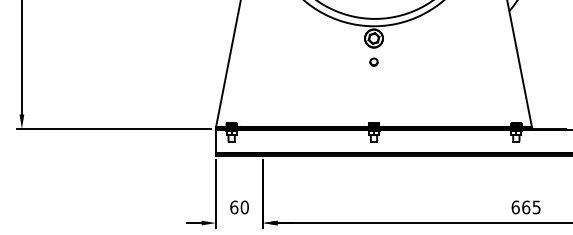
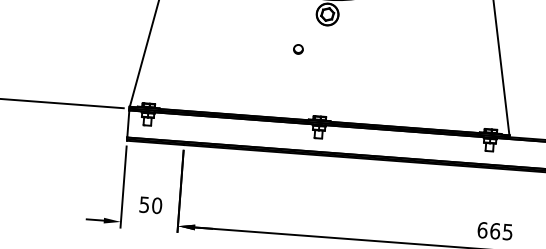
part: (373, 61) -> (297, 48), moved
text: (234, 207) -> (144, 204), 60 -> 50

